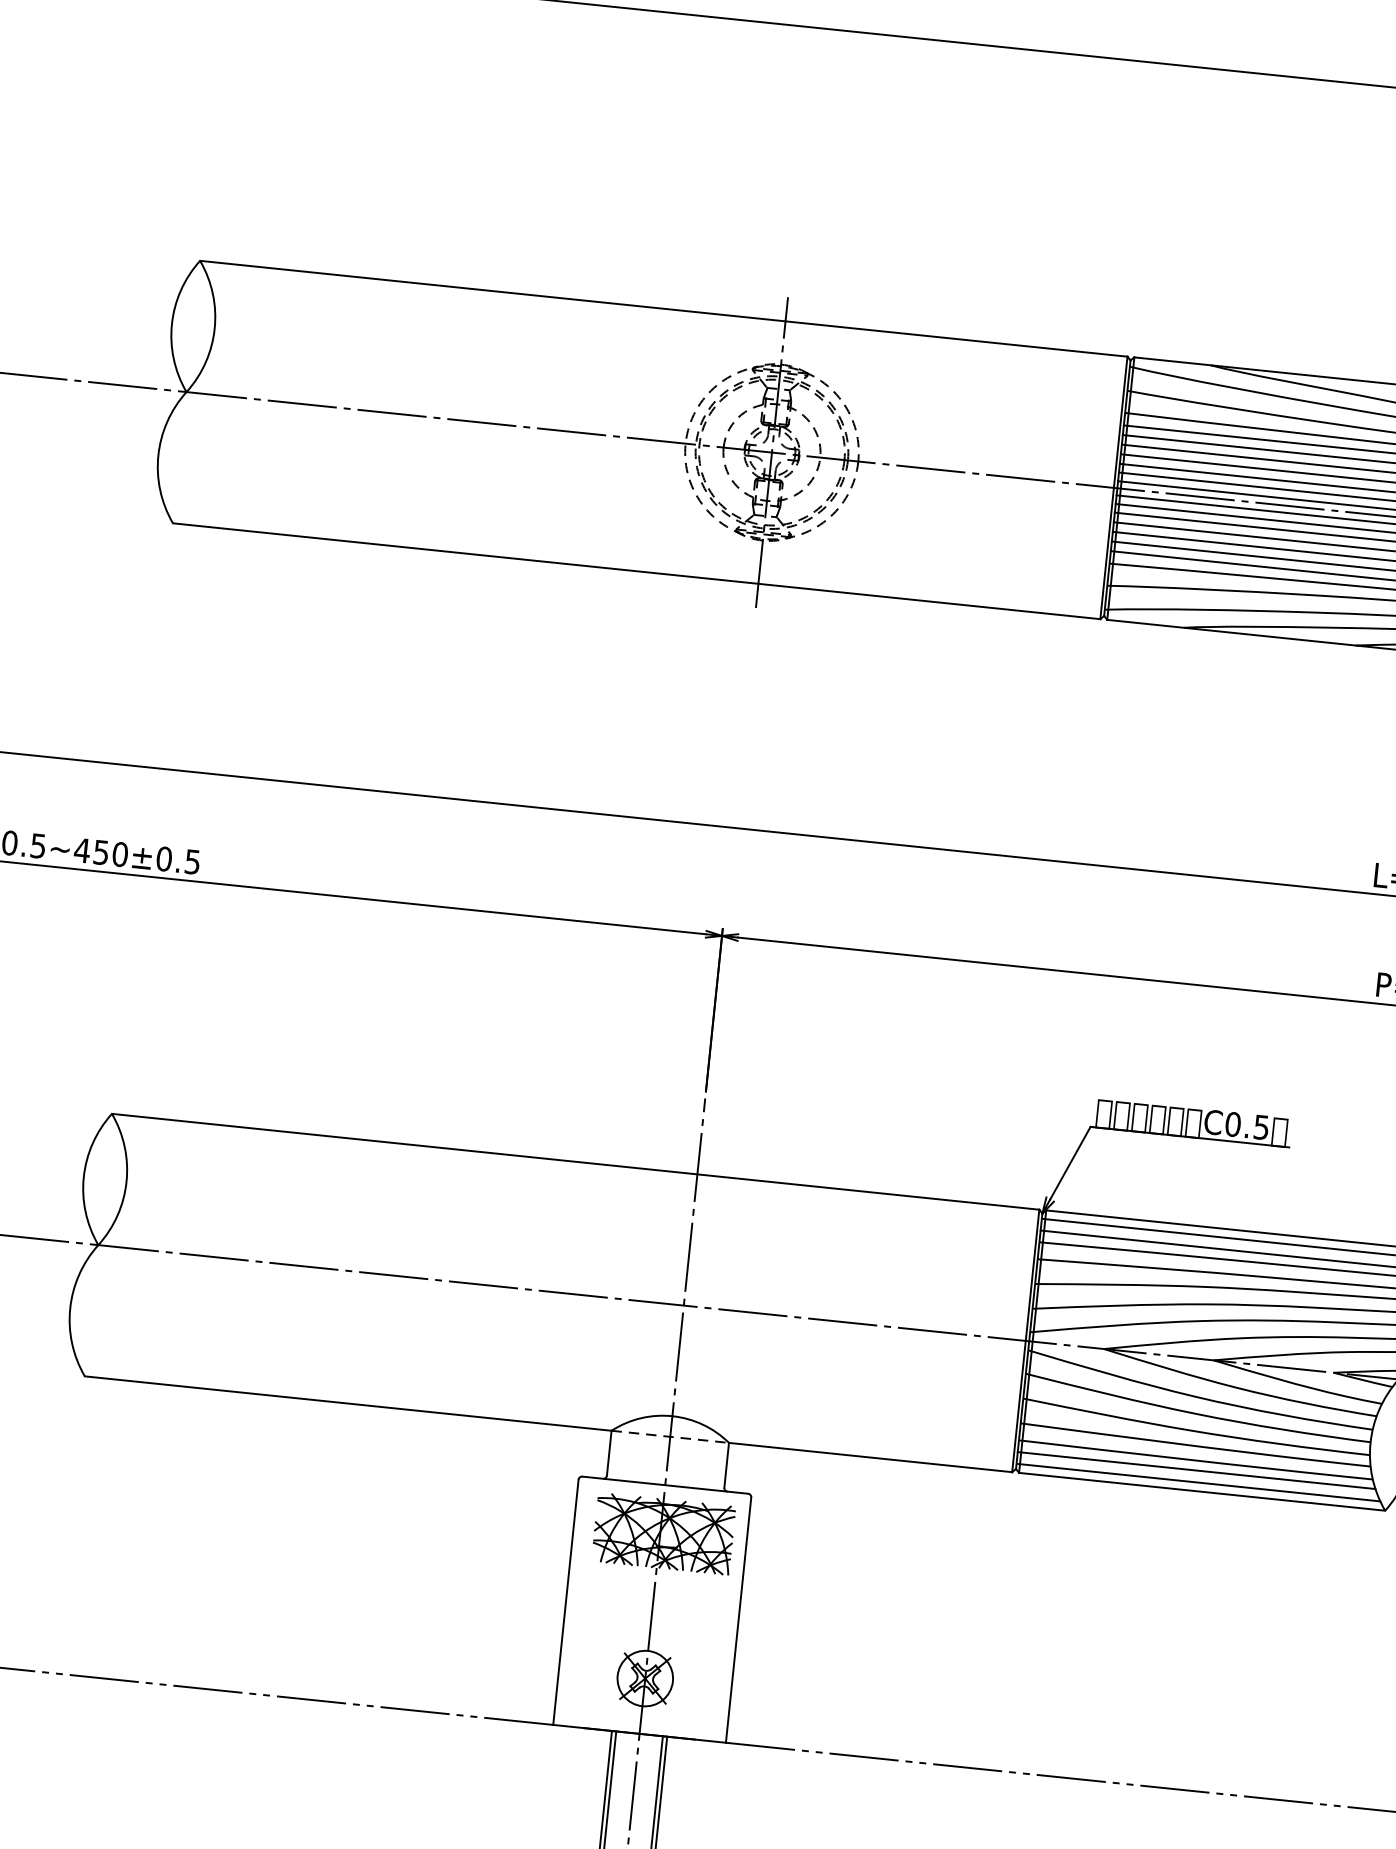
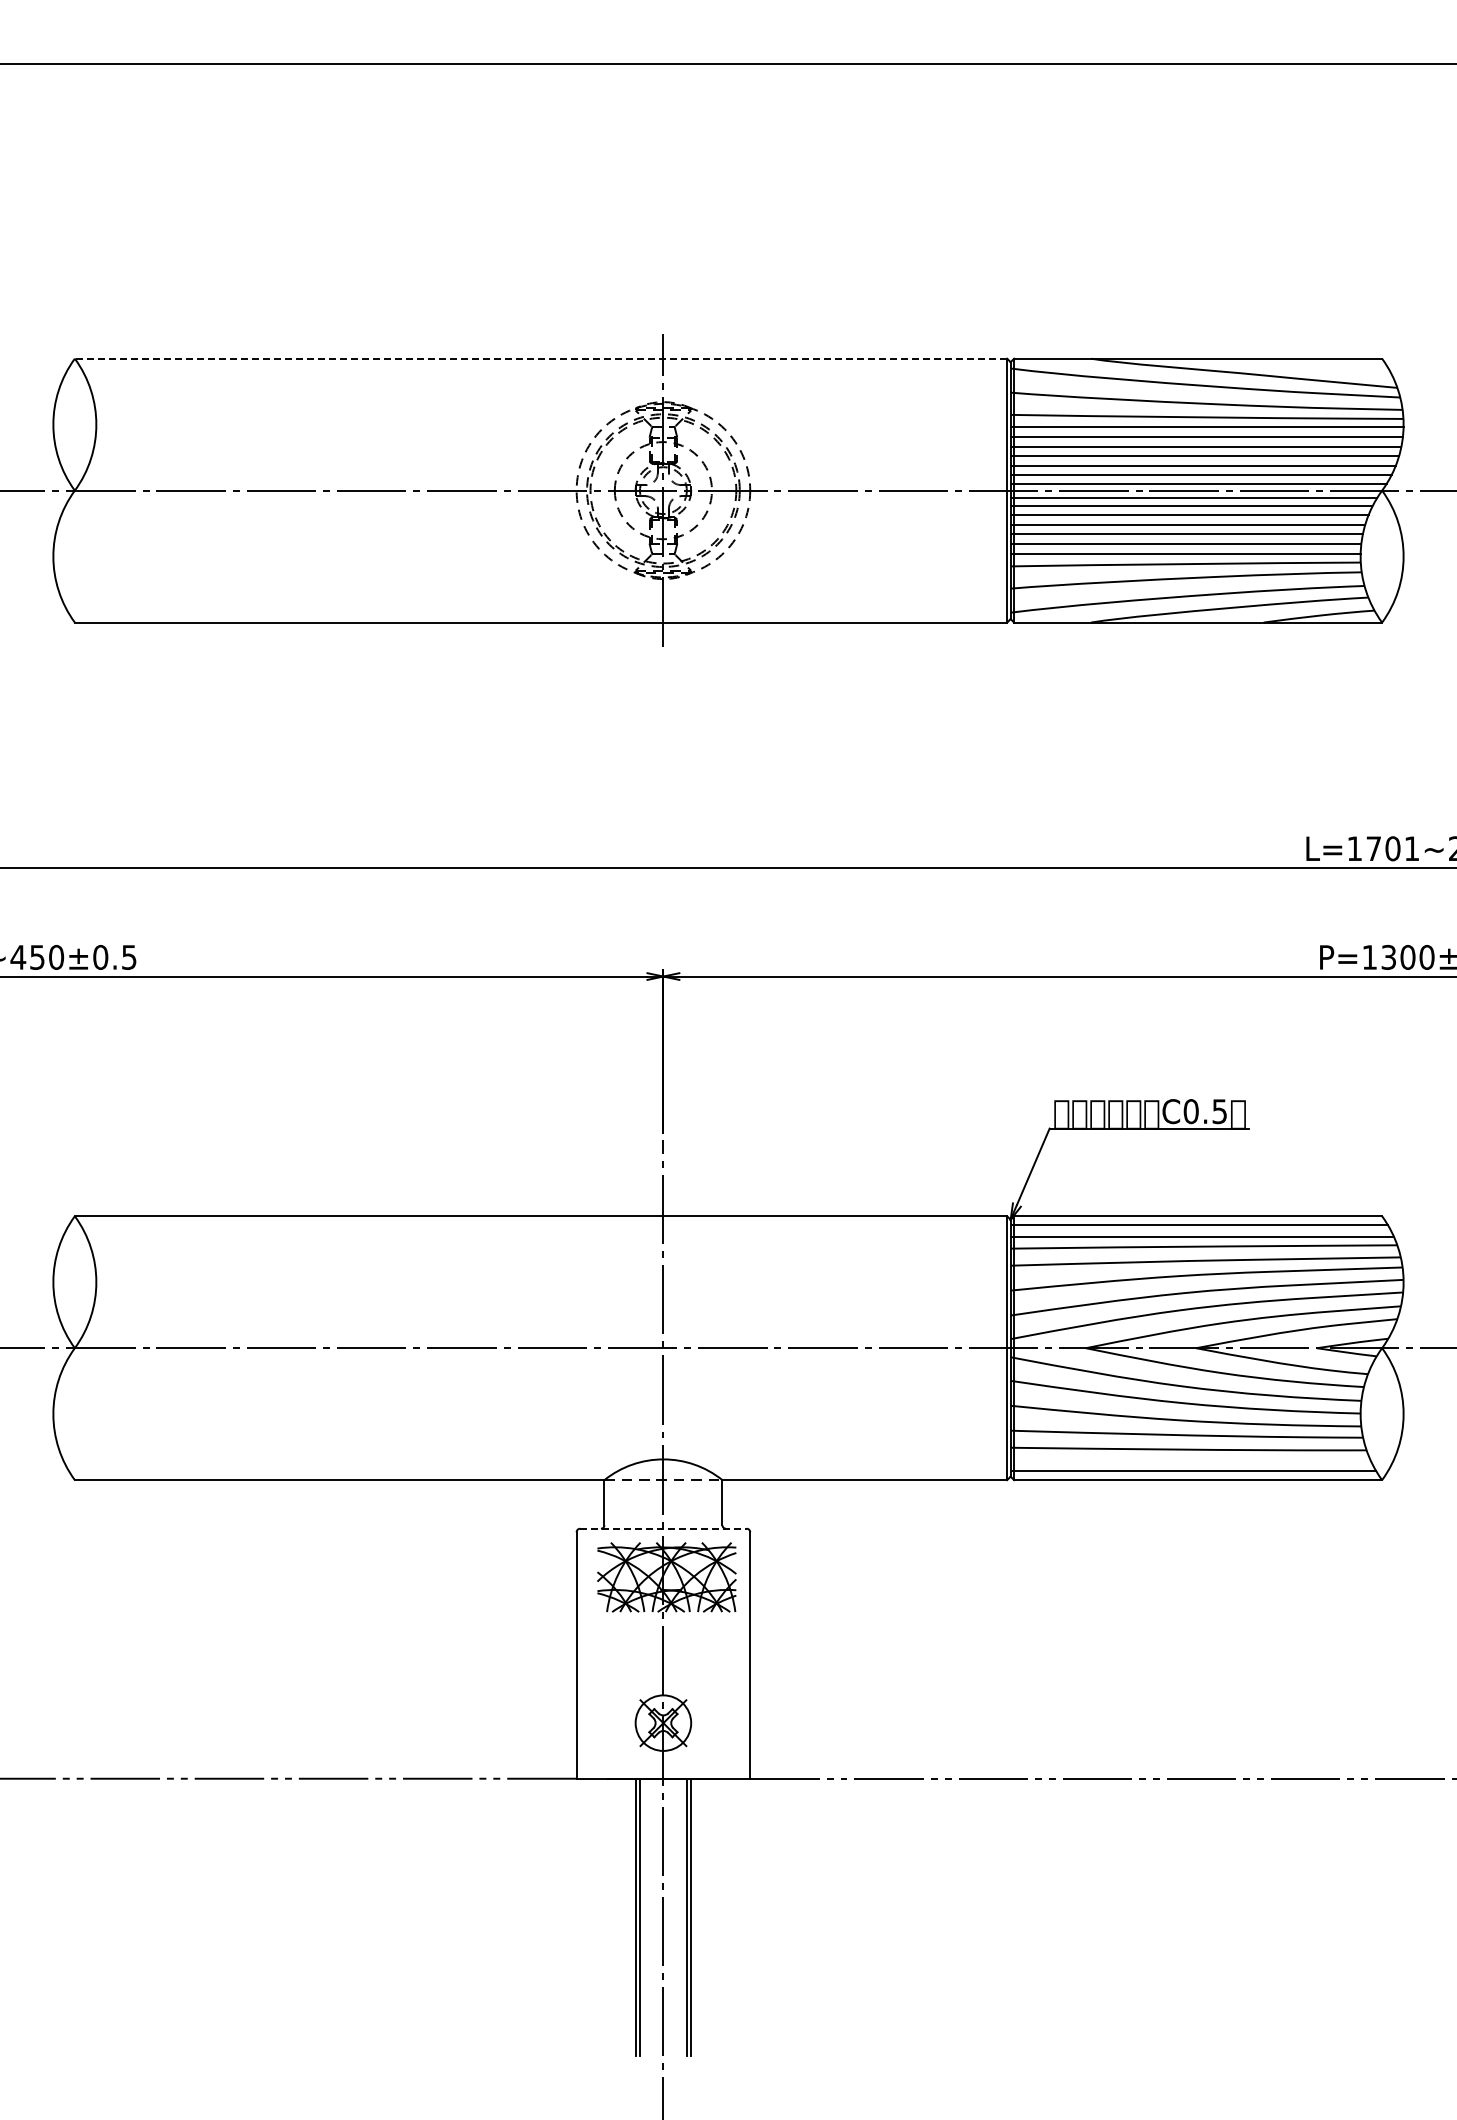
line: (663, 308) -> (540, 358), solid -> dashed
line: (1196, 1470) -> (1190, 1459), removed
line: (665, 1484) -> (663, 1528), solid -> dashed

